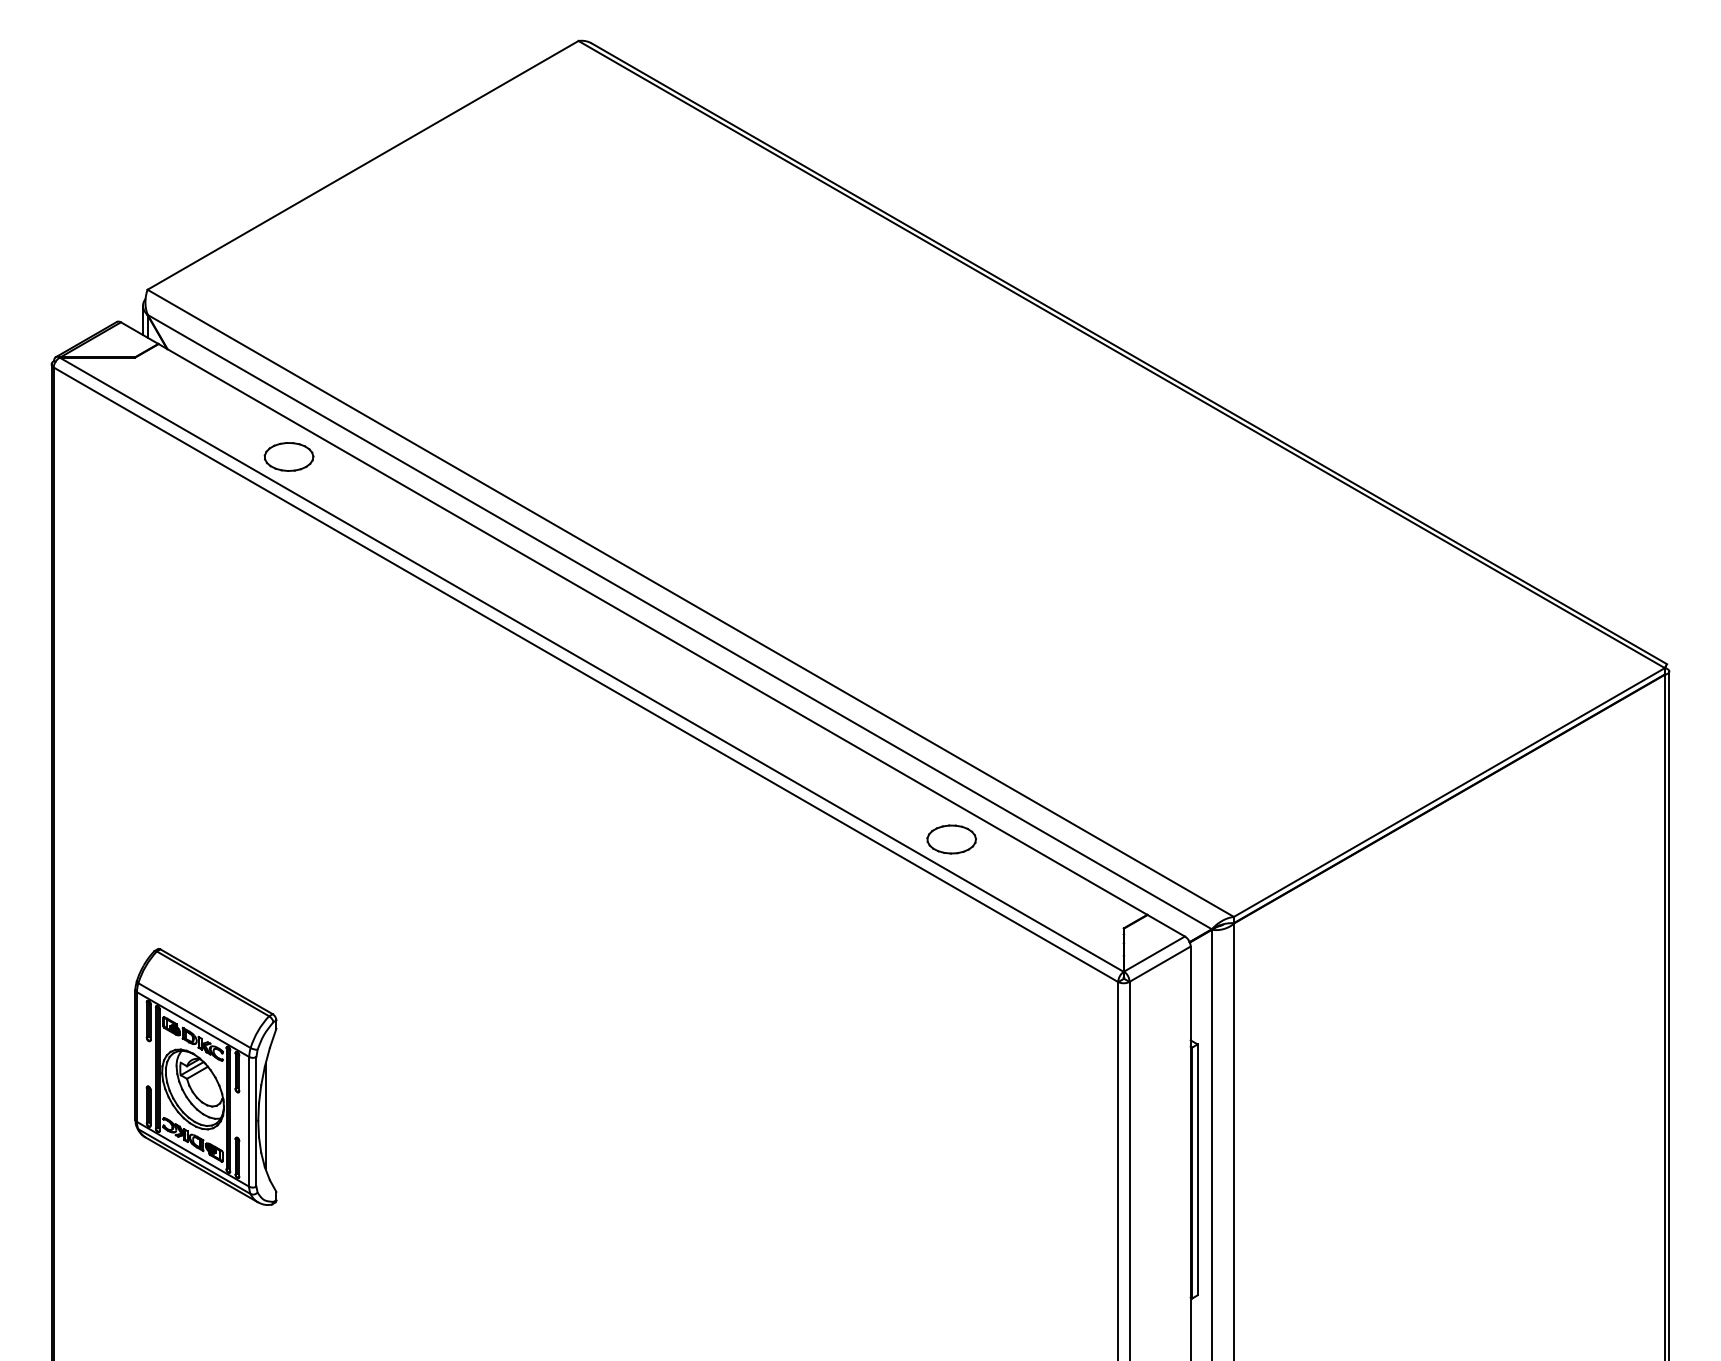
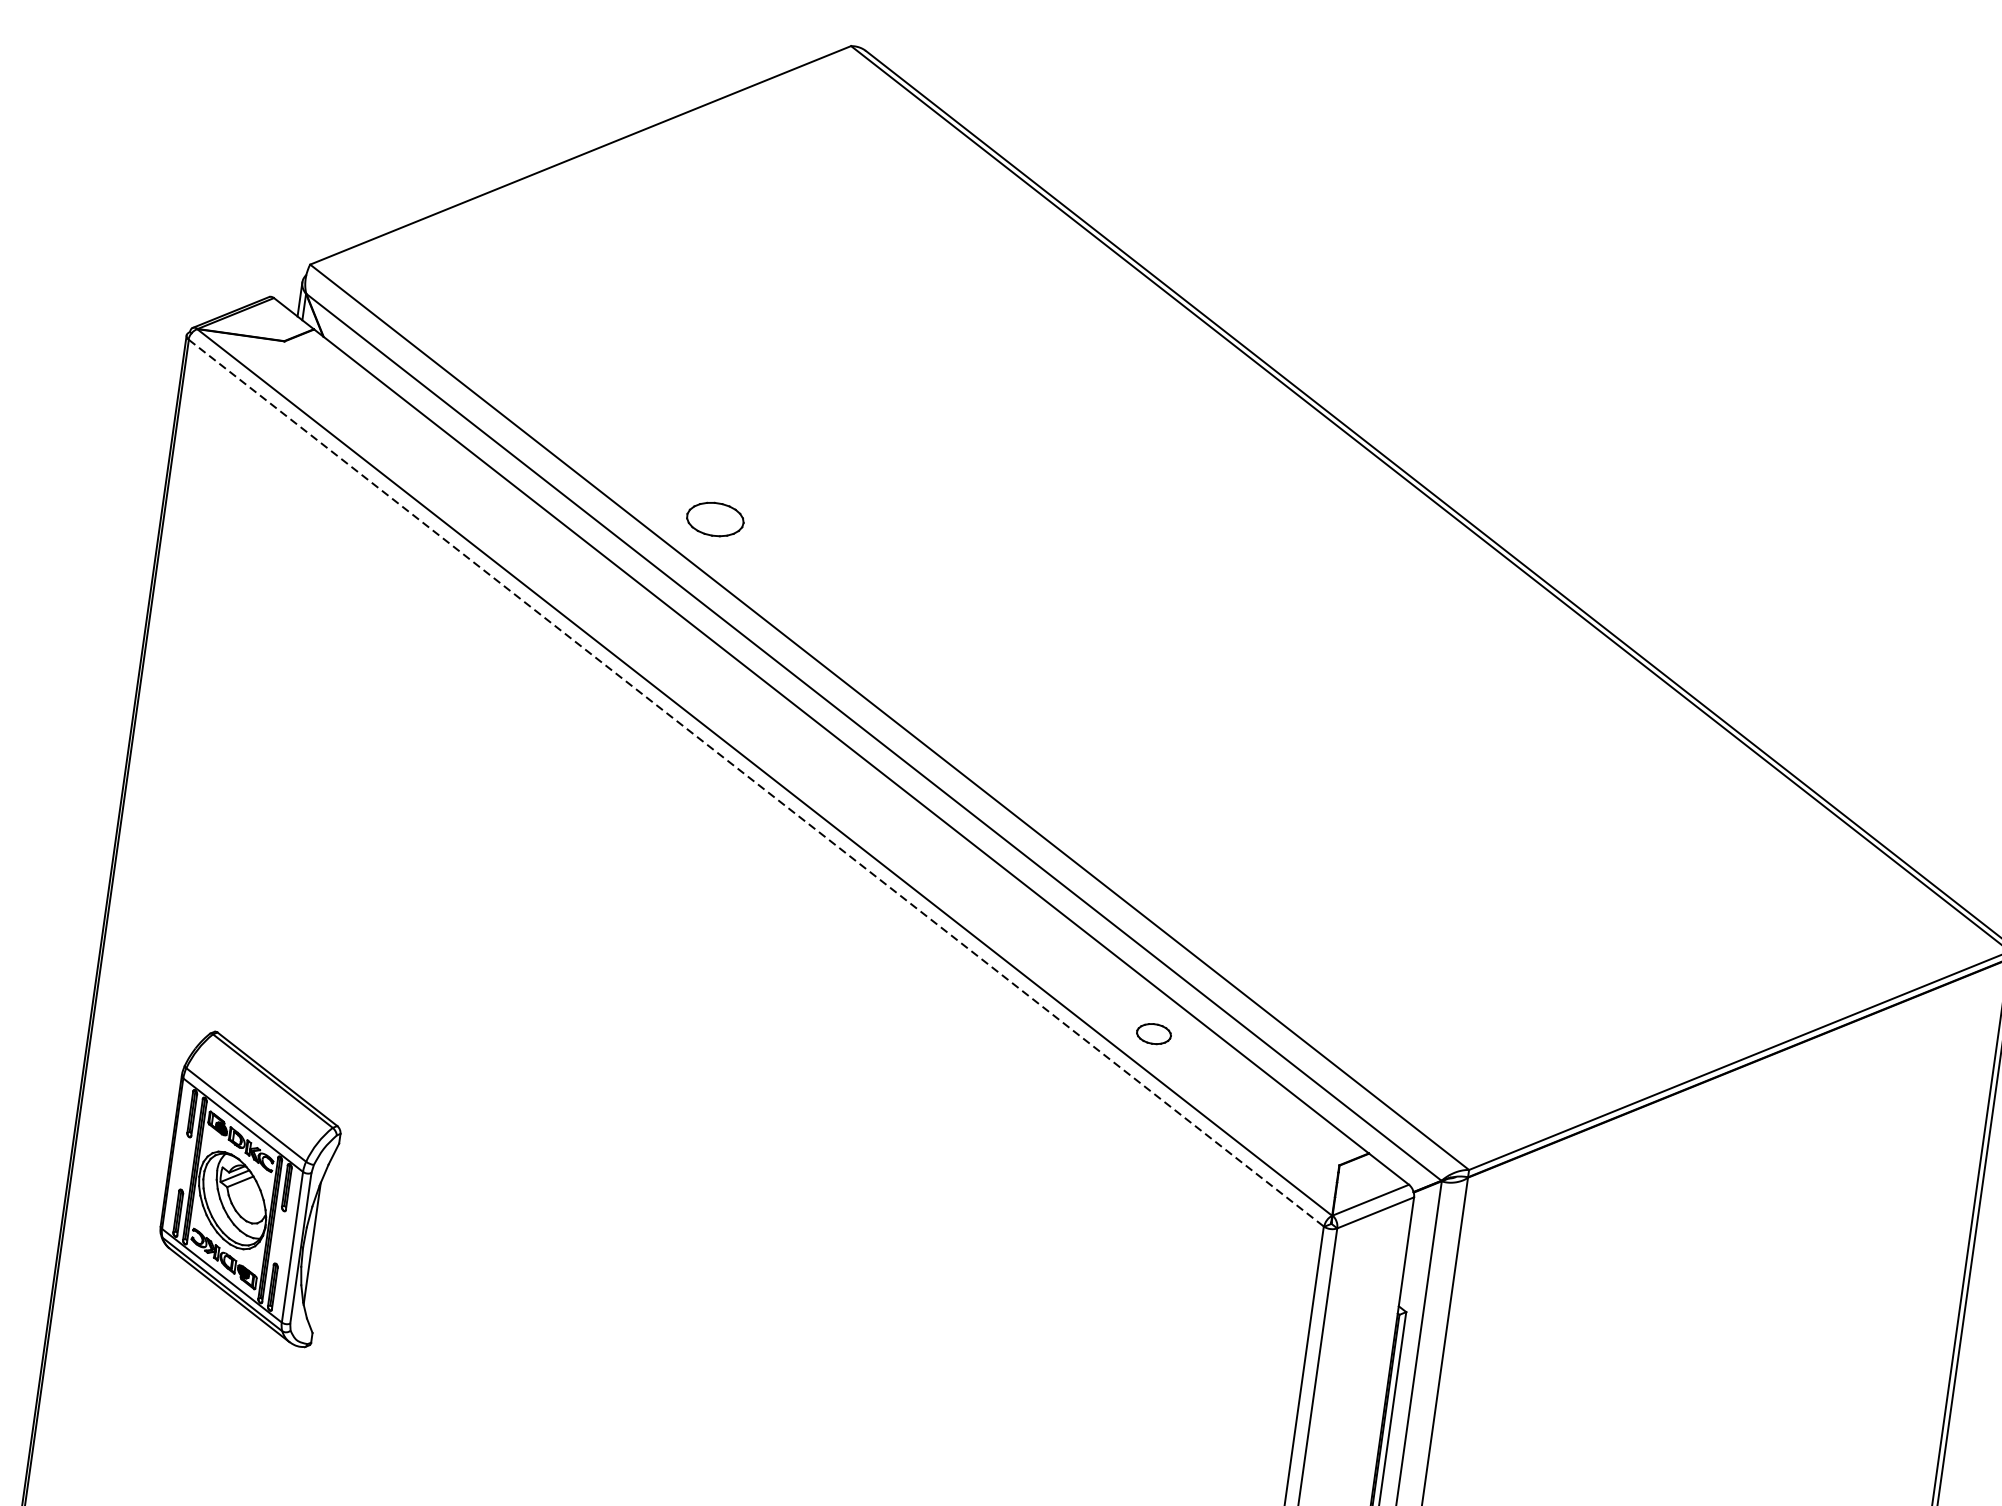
part: (288, 456) -> (714, 518), moved
line: (586, 675) -> (756, 784), solid -> dashed
part: (951, 839) -> (1153, 1034), size x0.6

